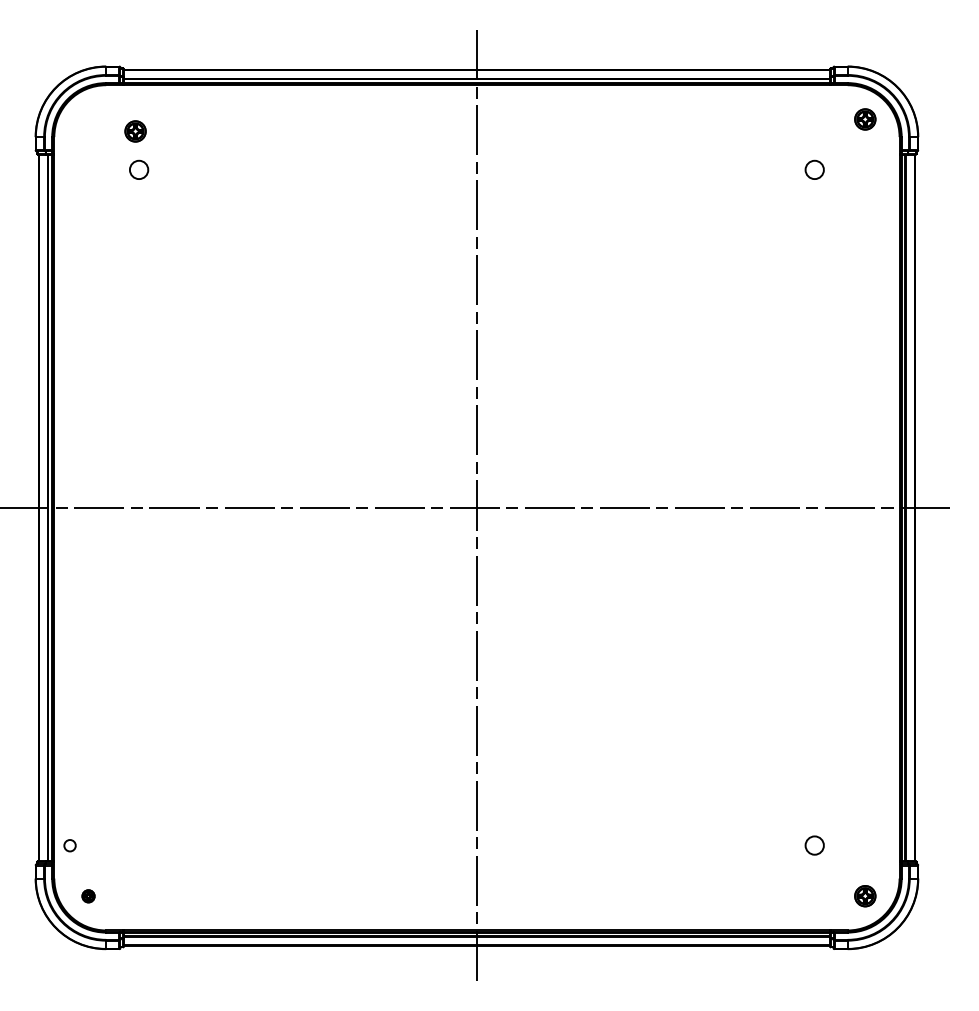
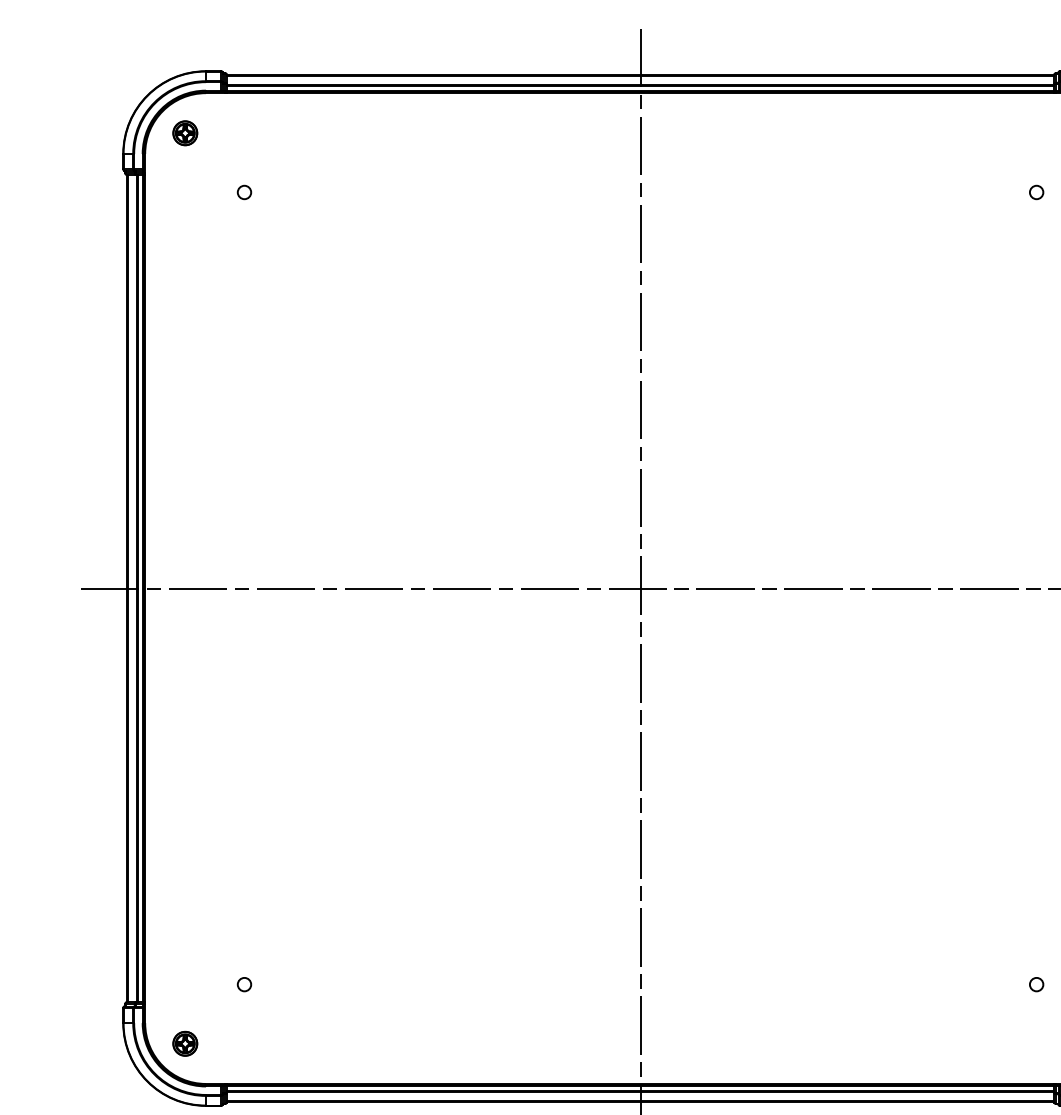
part: (135, 131) -> (185, 133), moved
circle: (138, 169) -> (243, 191), size x0.62
circle: (814, 169) -> (1036, 191), size x0.62
circle: (69, 845) -> (243, 984), moved
circle: (814, 845) -> (1036, 984), size x0.62
part: (88, 896) -> (185, 1044), size x1.67

